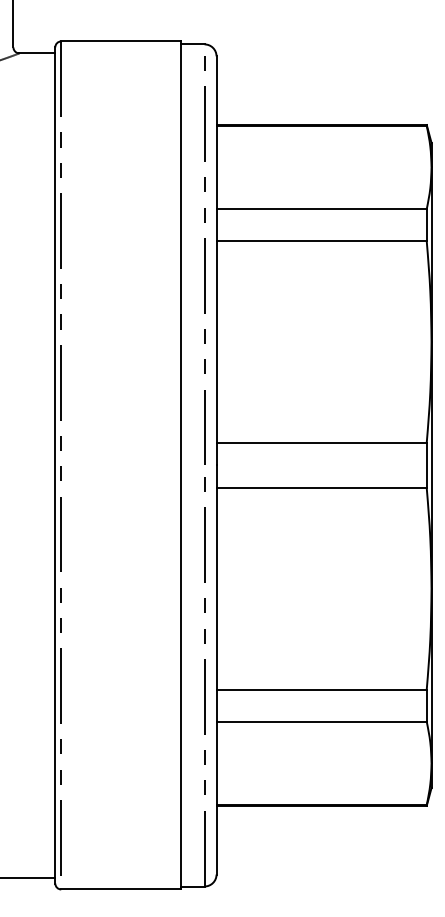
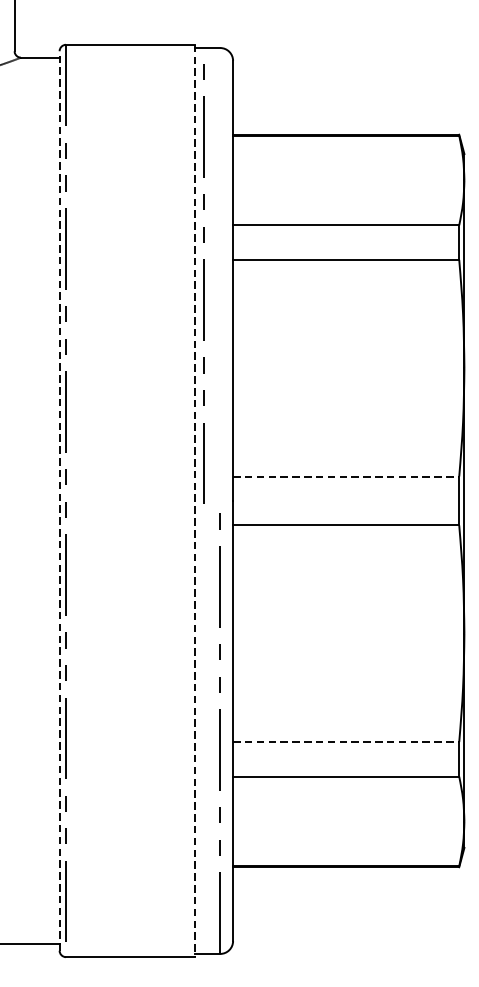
line: (204, 260) -> (203, 283), moved
line: (322, 442) -> (347, 476), solid -> dashed
line: (55, 464) -> (59, 499), solid -> dashed
line: (180, 465) -> (194, 501), solid -> dashed
line: (322, 689) -> (347, 742), solid -> dashed

